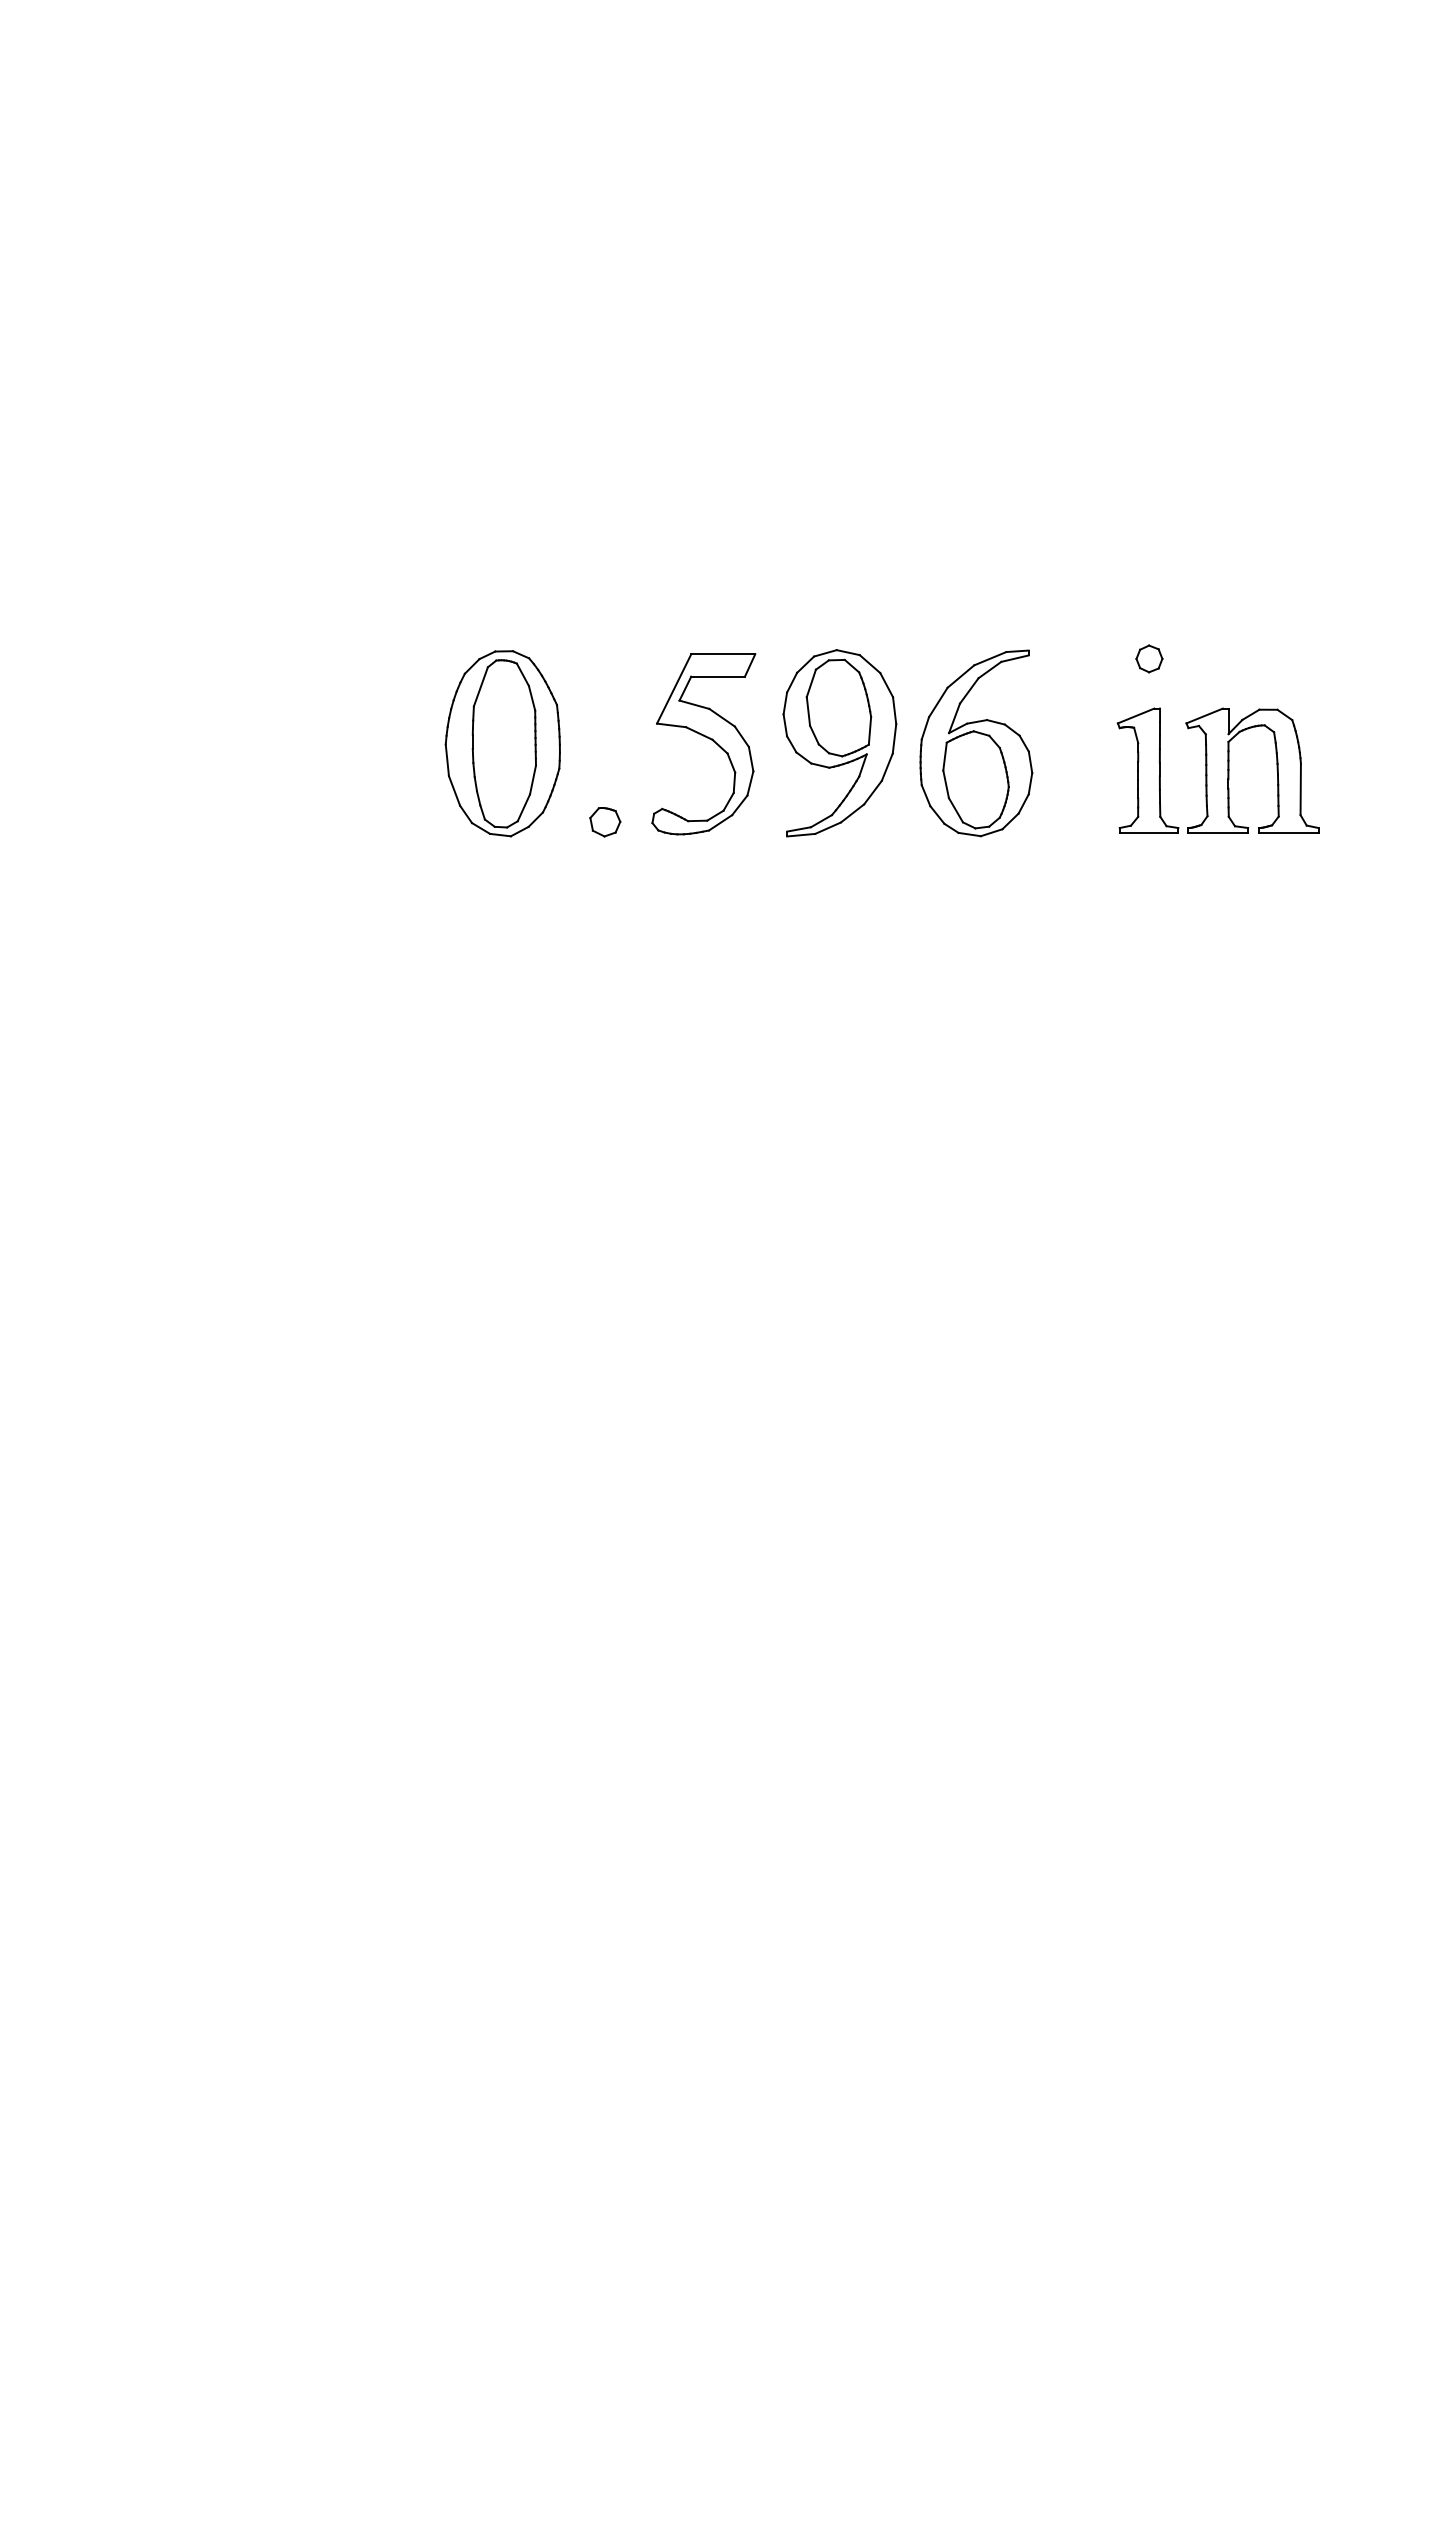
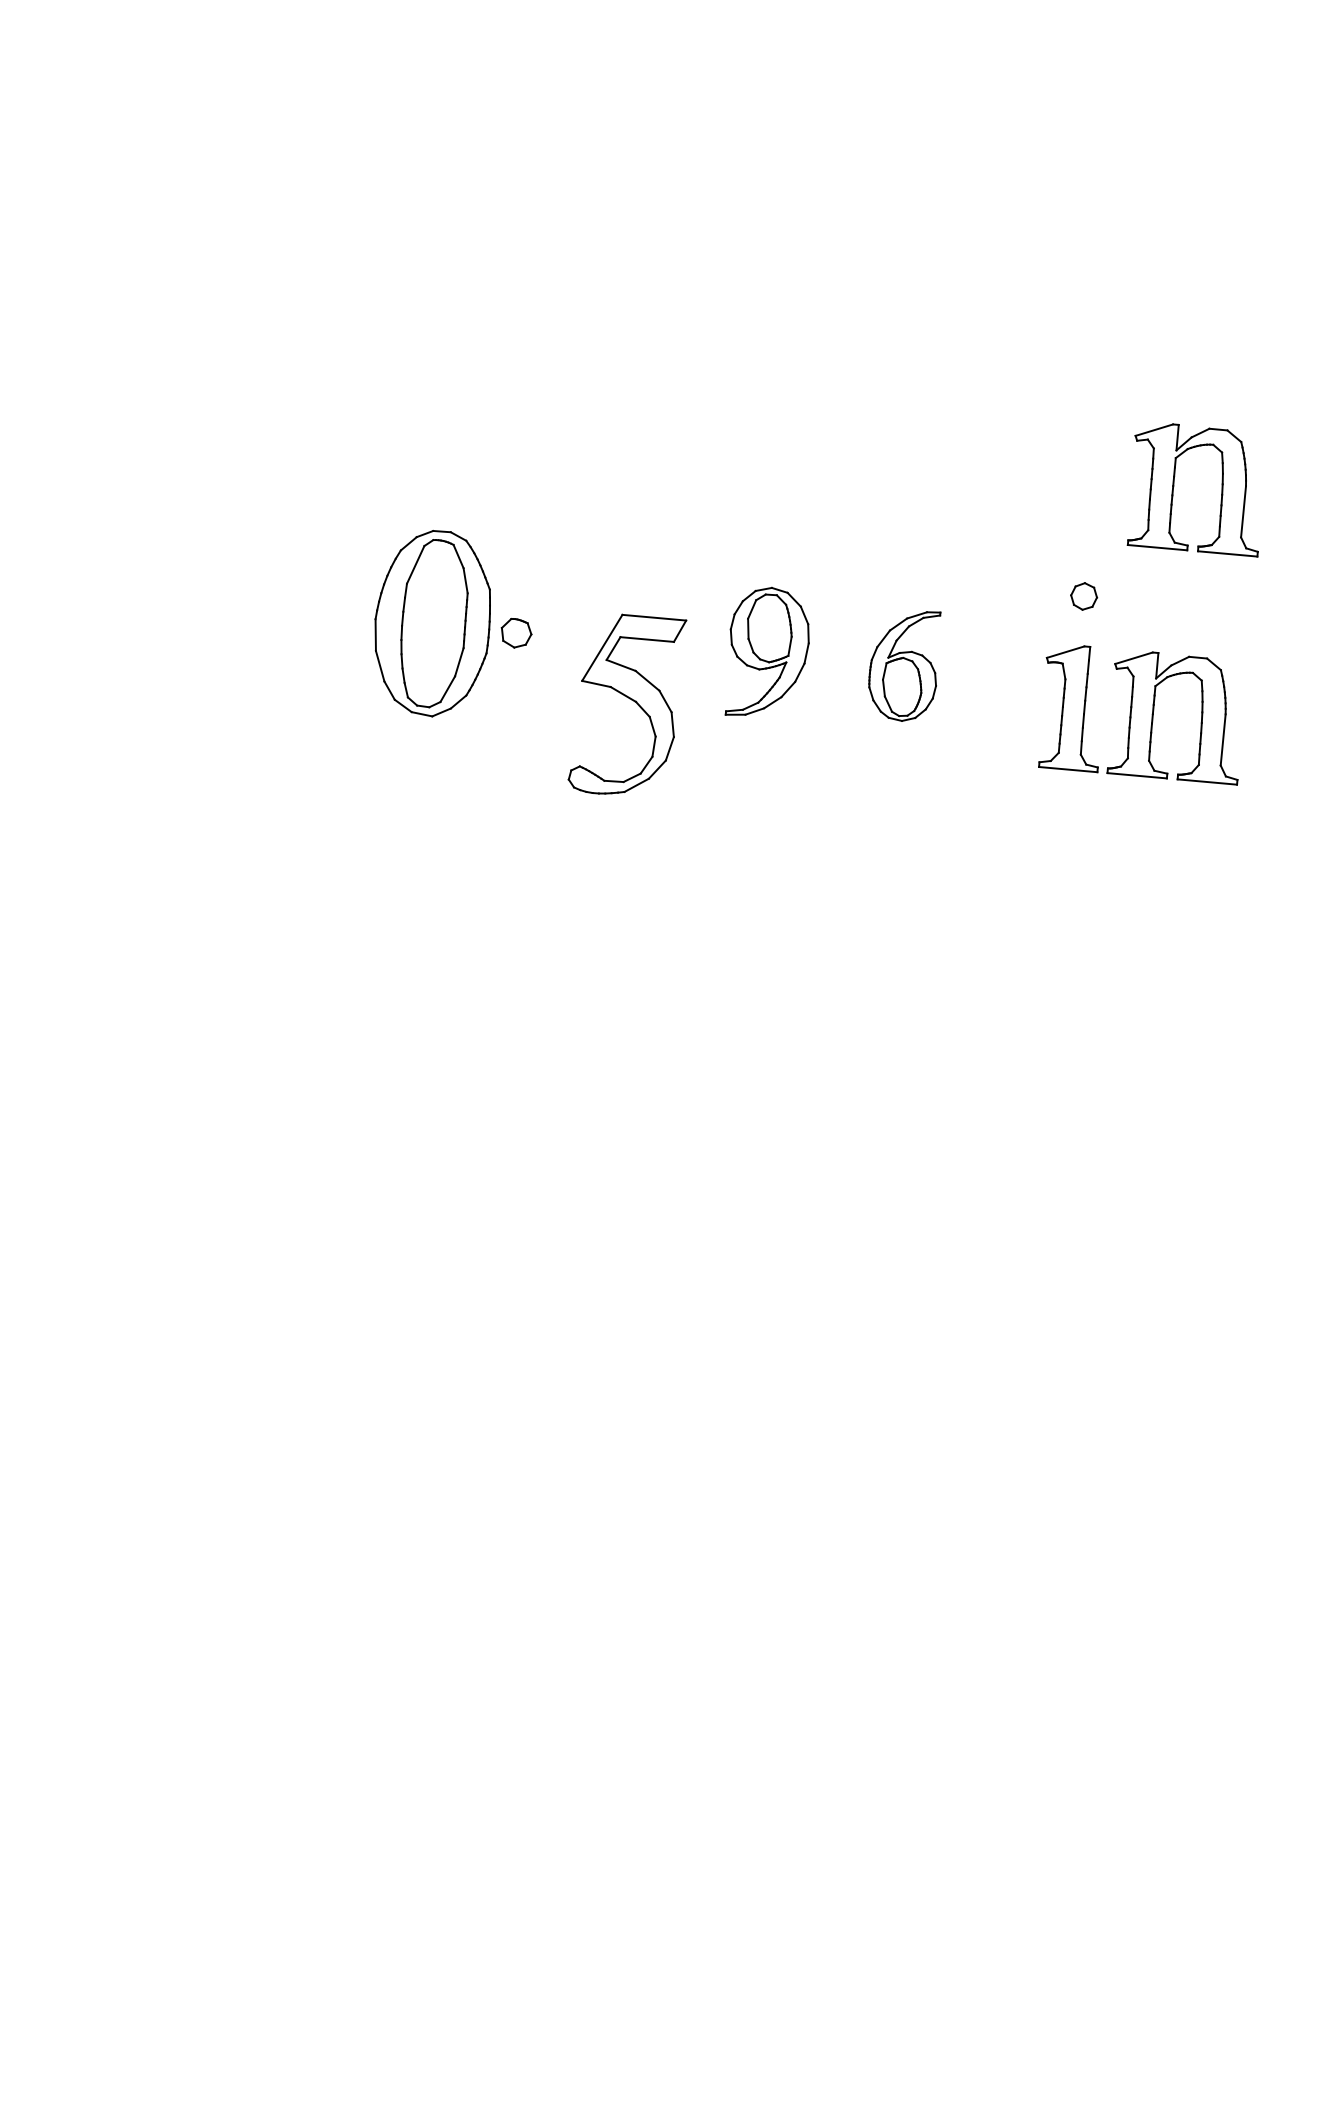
part: (1229, 541) -> (1174, 486), added
part: (707, 738) -> (631, 700), moved
part: (839, 743) -> (767, 653), size x0.7
part: (976, 743) -> (904, 665), size x0.6
part: (605, 822) -> (516, 633), moved

